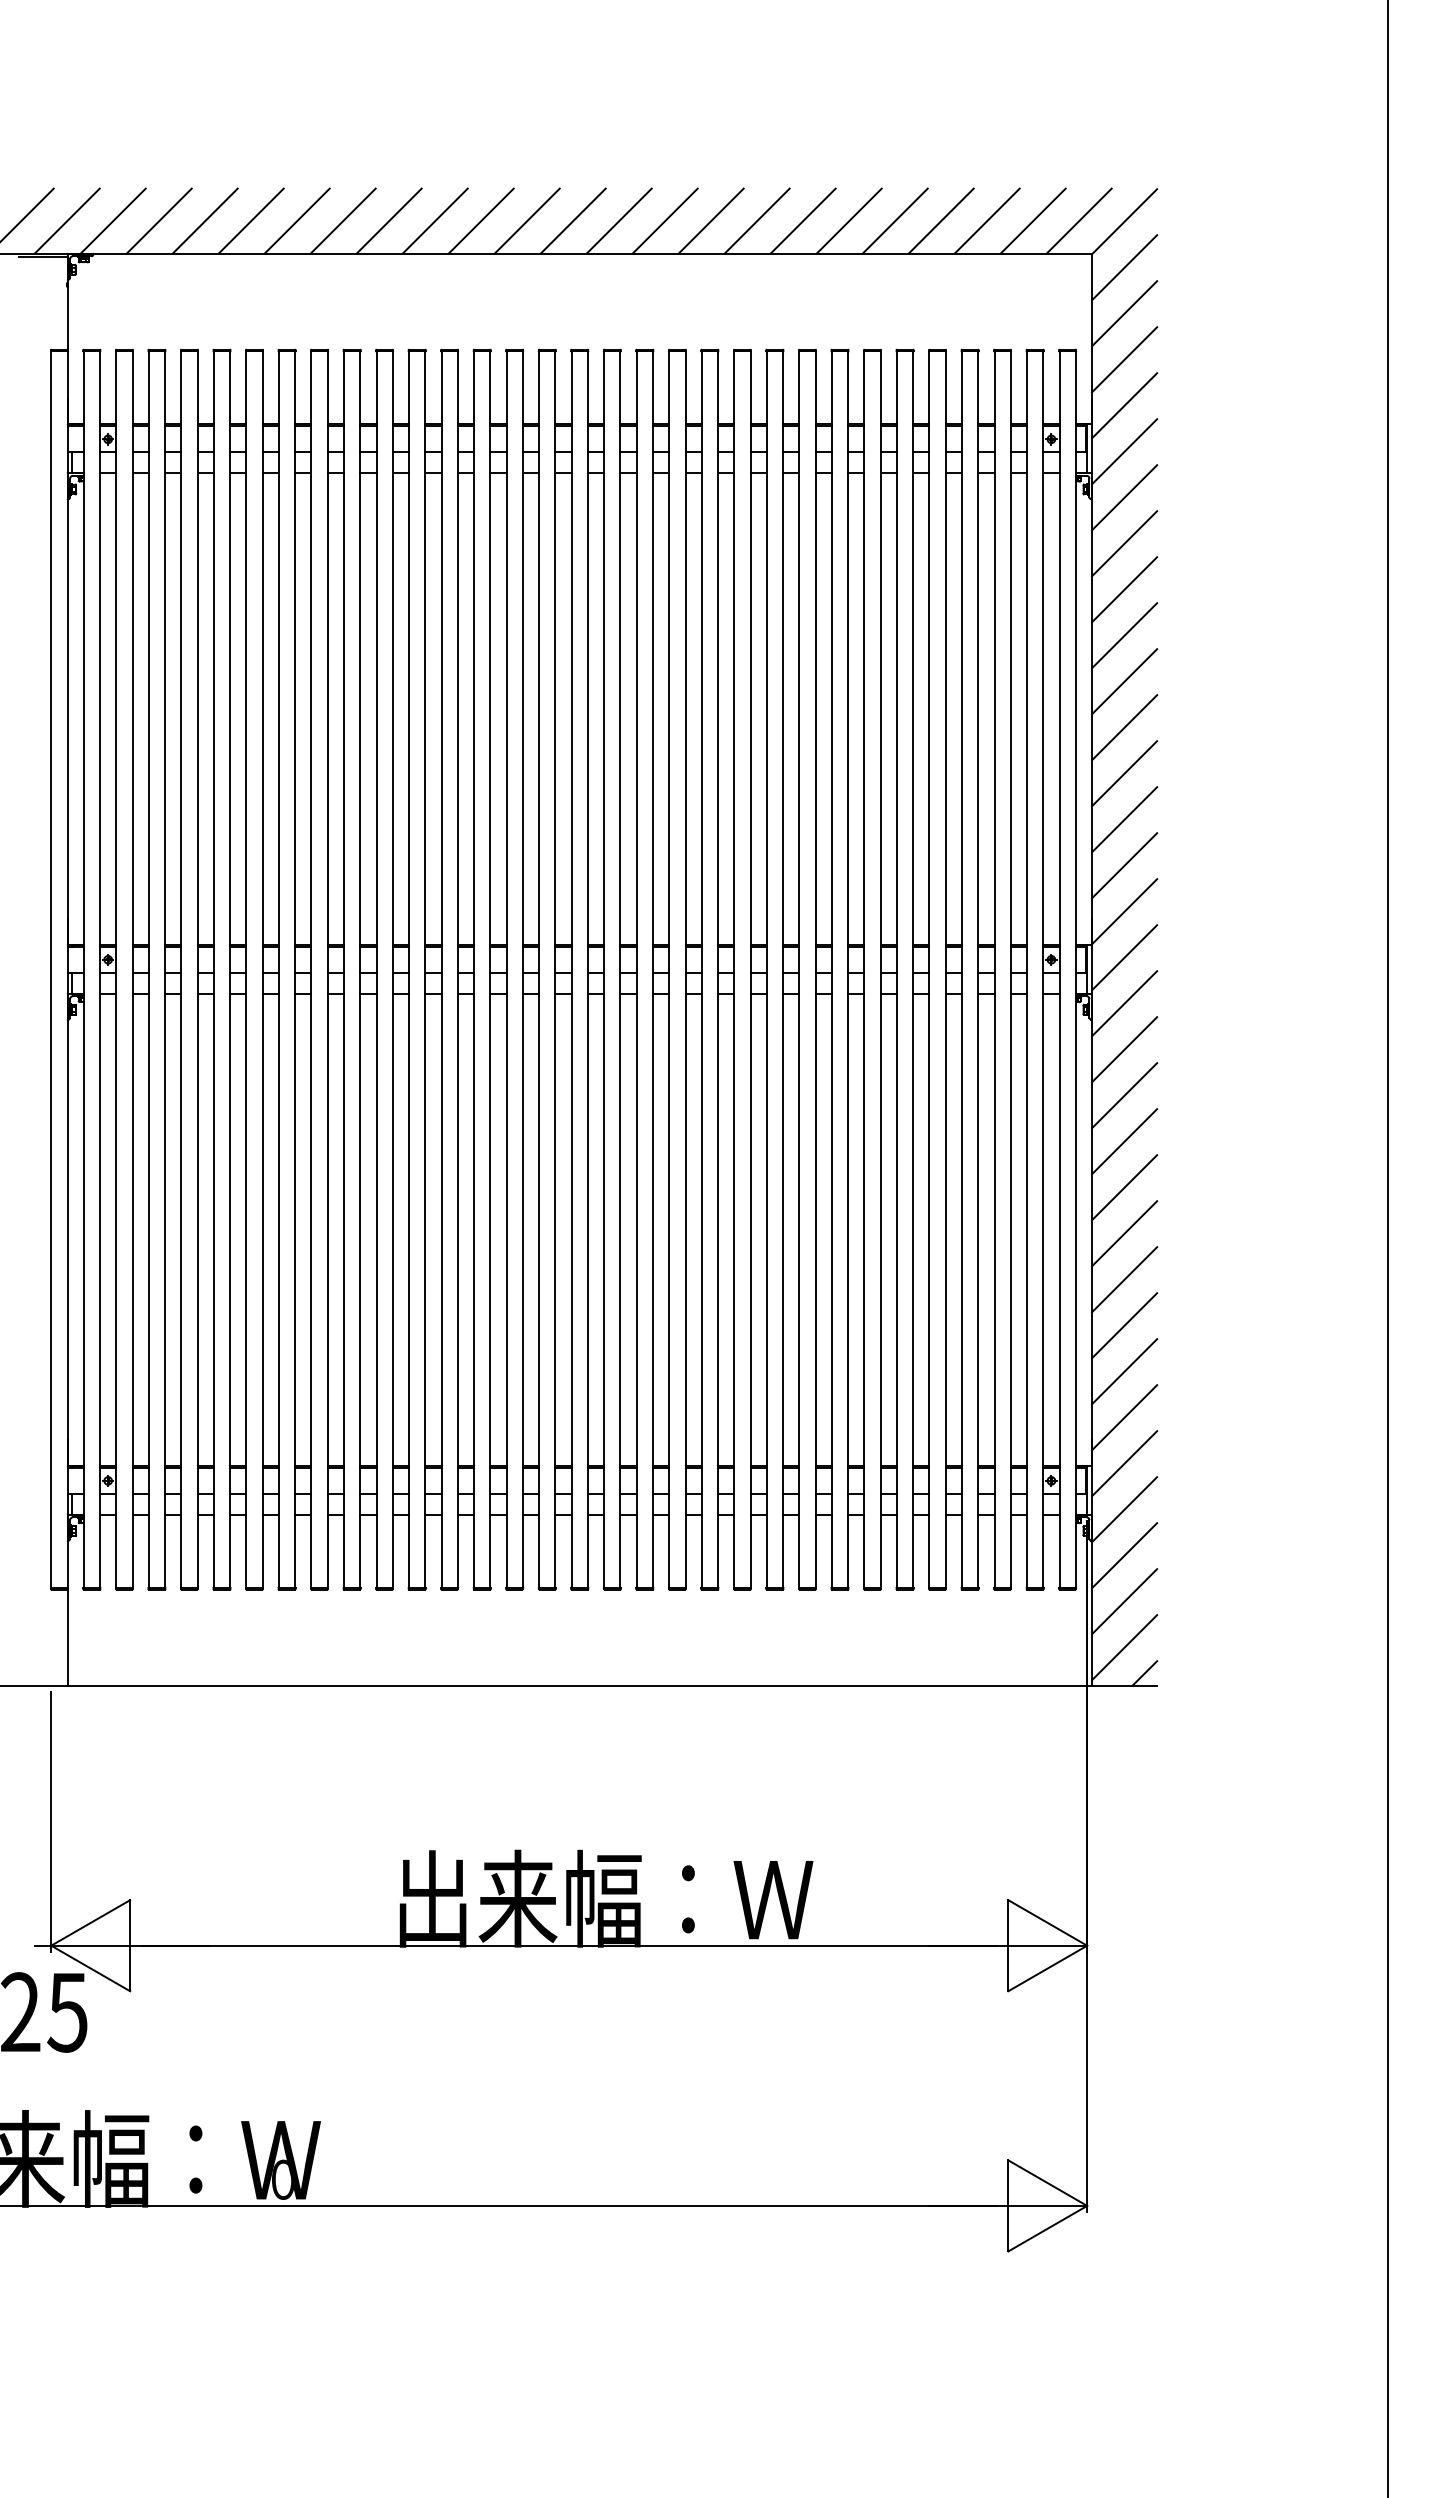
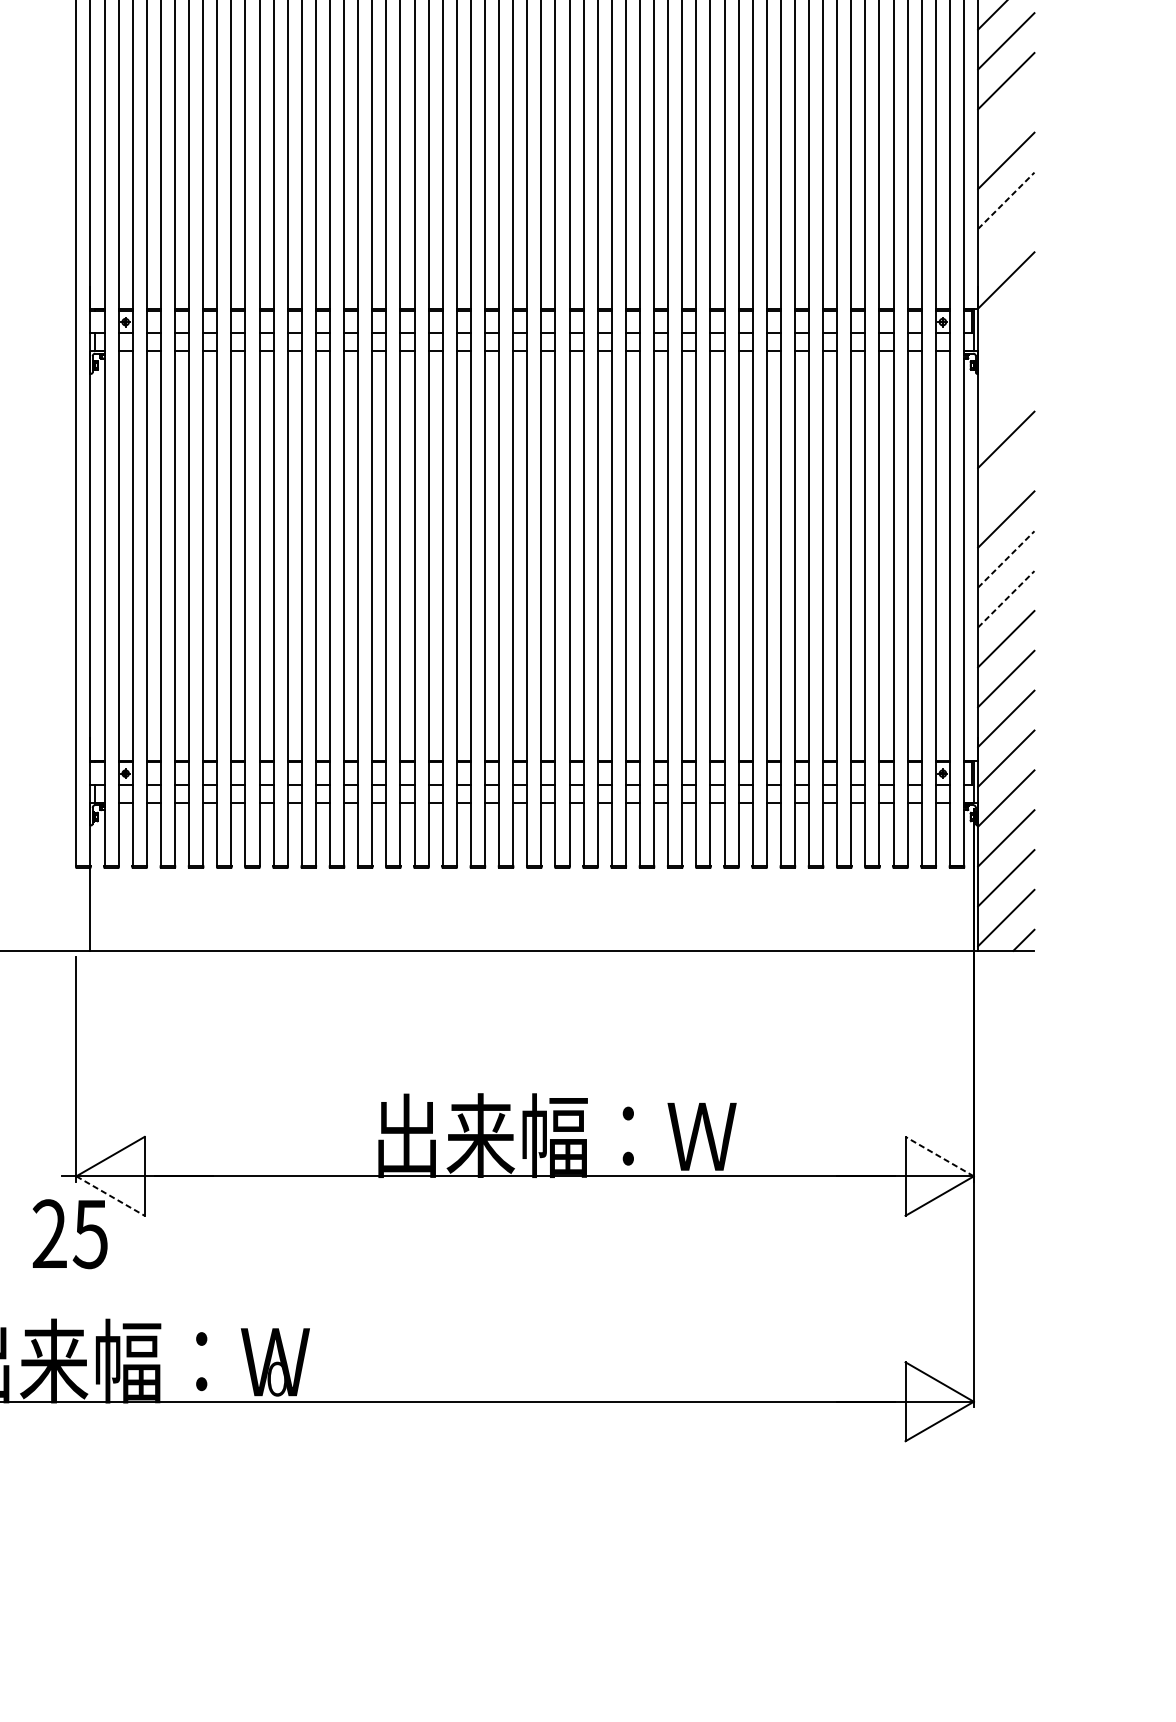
line: (1124, 727) -> (1006, 120), removed
line: (1124, 819) -> (1006, 200), solid -> dashed
line: (1124, 865) -> (1006, 240), removed
line: (1124, 957) -> (1006, 320), removed
line: (1124, 1003) -> (1006, 360), removed
line: (1124, 1049) -> (1006, 399), removed
line: (1124, 1141) -> (1006, 479), removed
line: (1124, 1233) -> (1006, 559), solid -> dashed
line: (1124, 1279) -> (1006, 599), solid -> dashed
line: (1047, 1922) -> (939, 1156), solid -> dashed
line: (90, 1968) -> (110, 1196), solid -> dashed

